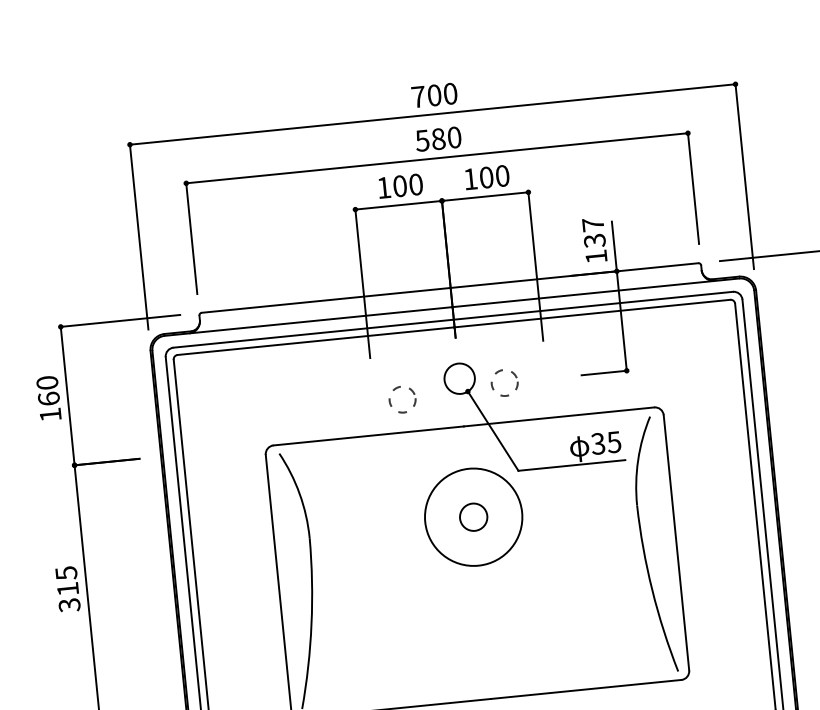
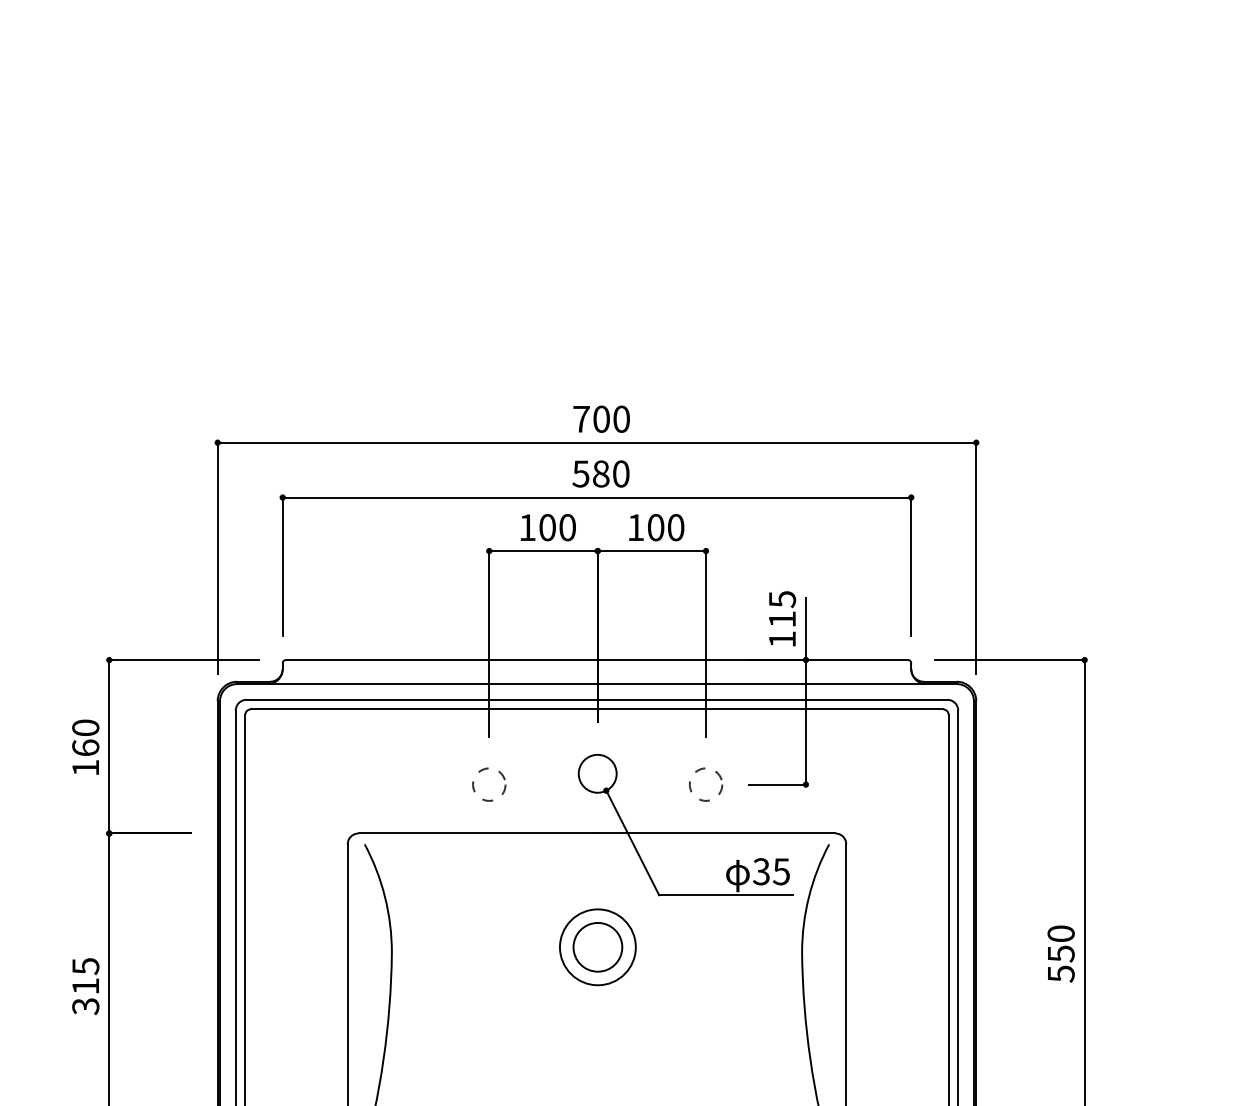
text: (594, 232) -> (782, 609), 137 -> 115
circle: (504, 382) -> (705, 784), moved
circle: (402, 399) -> (489, 784), moved
circle: (473, 516) -> (597, 946), size x1.43
circle: (473, 517) -> (597, 947), size x0.62

